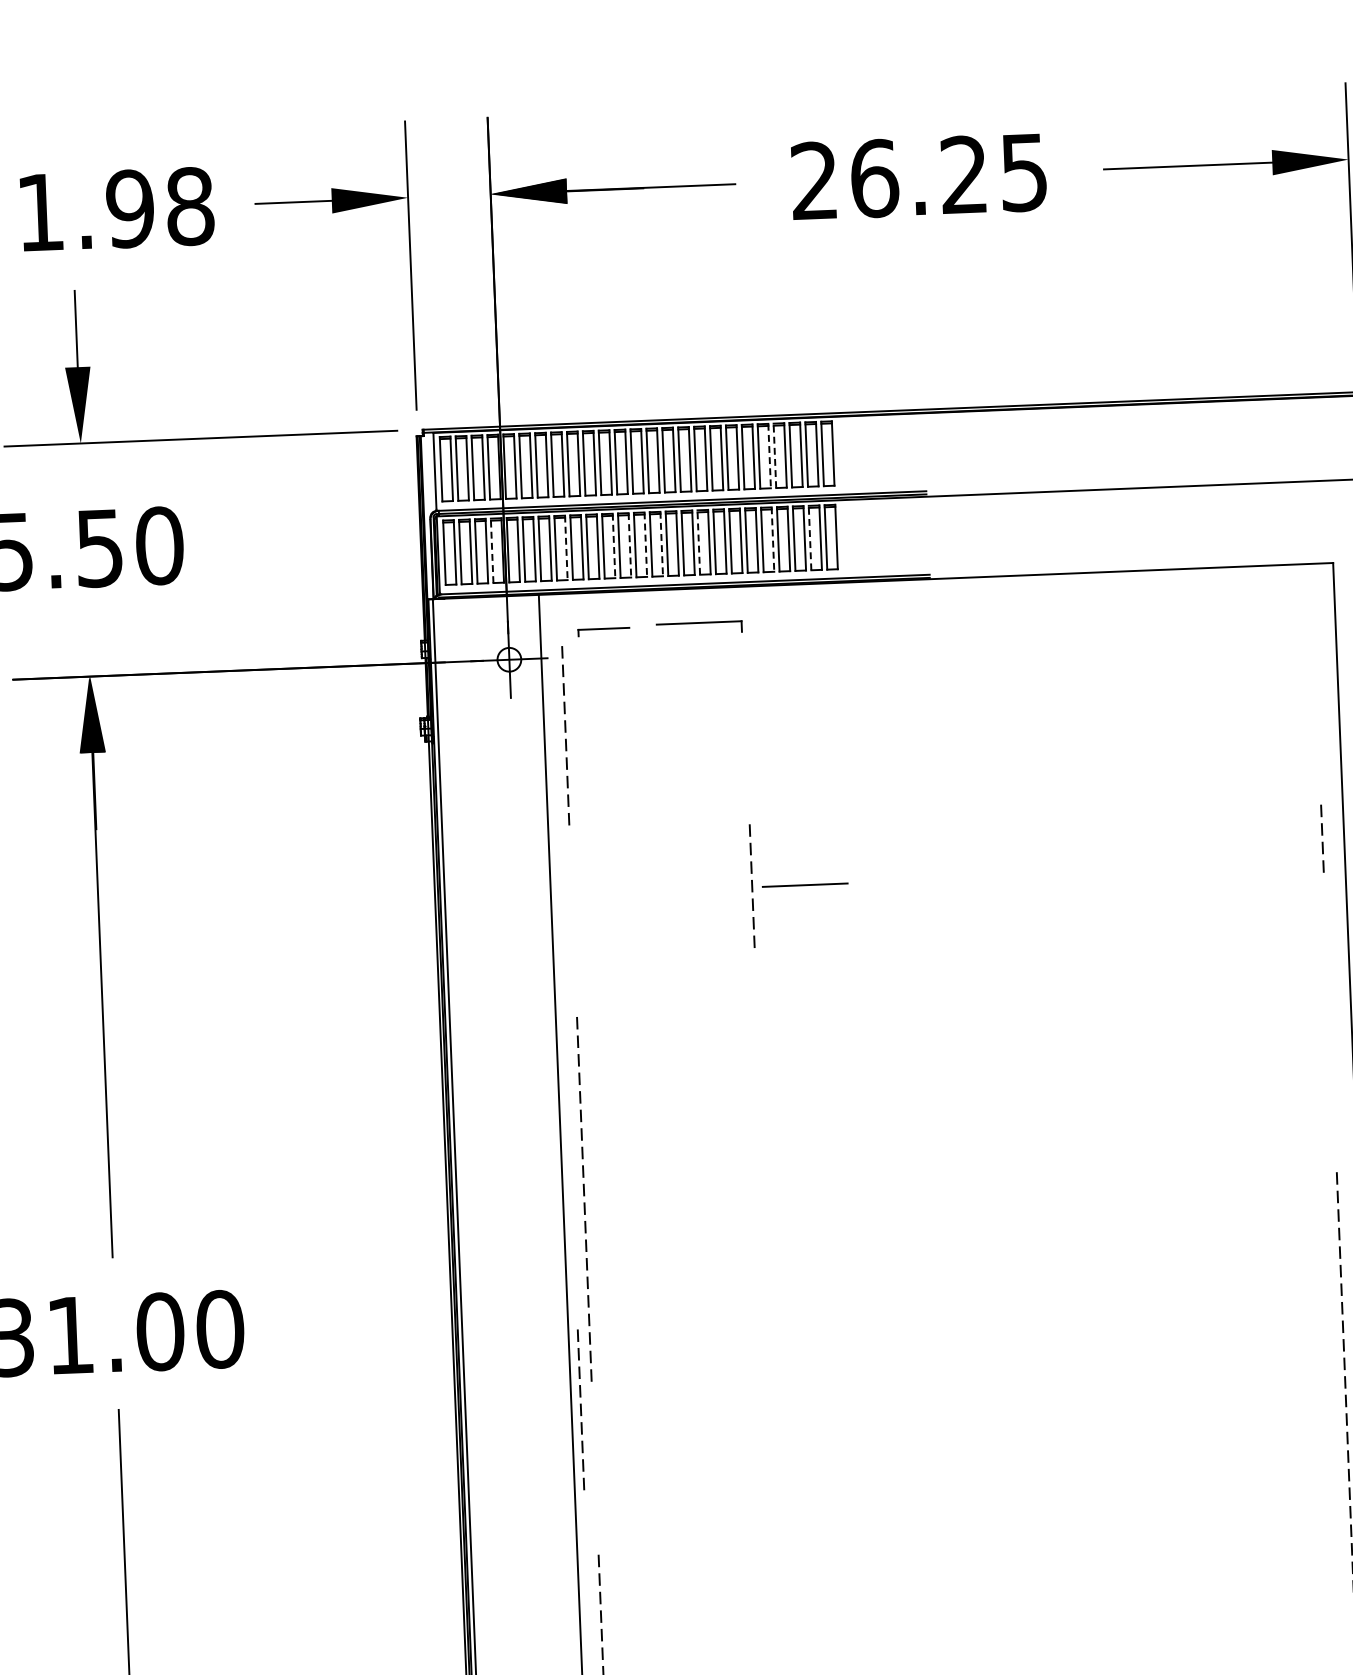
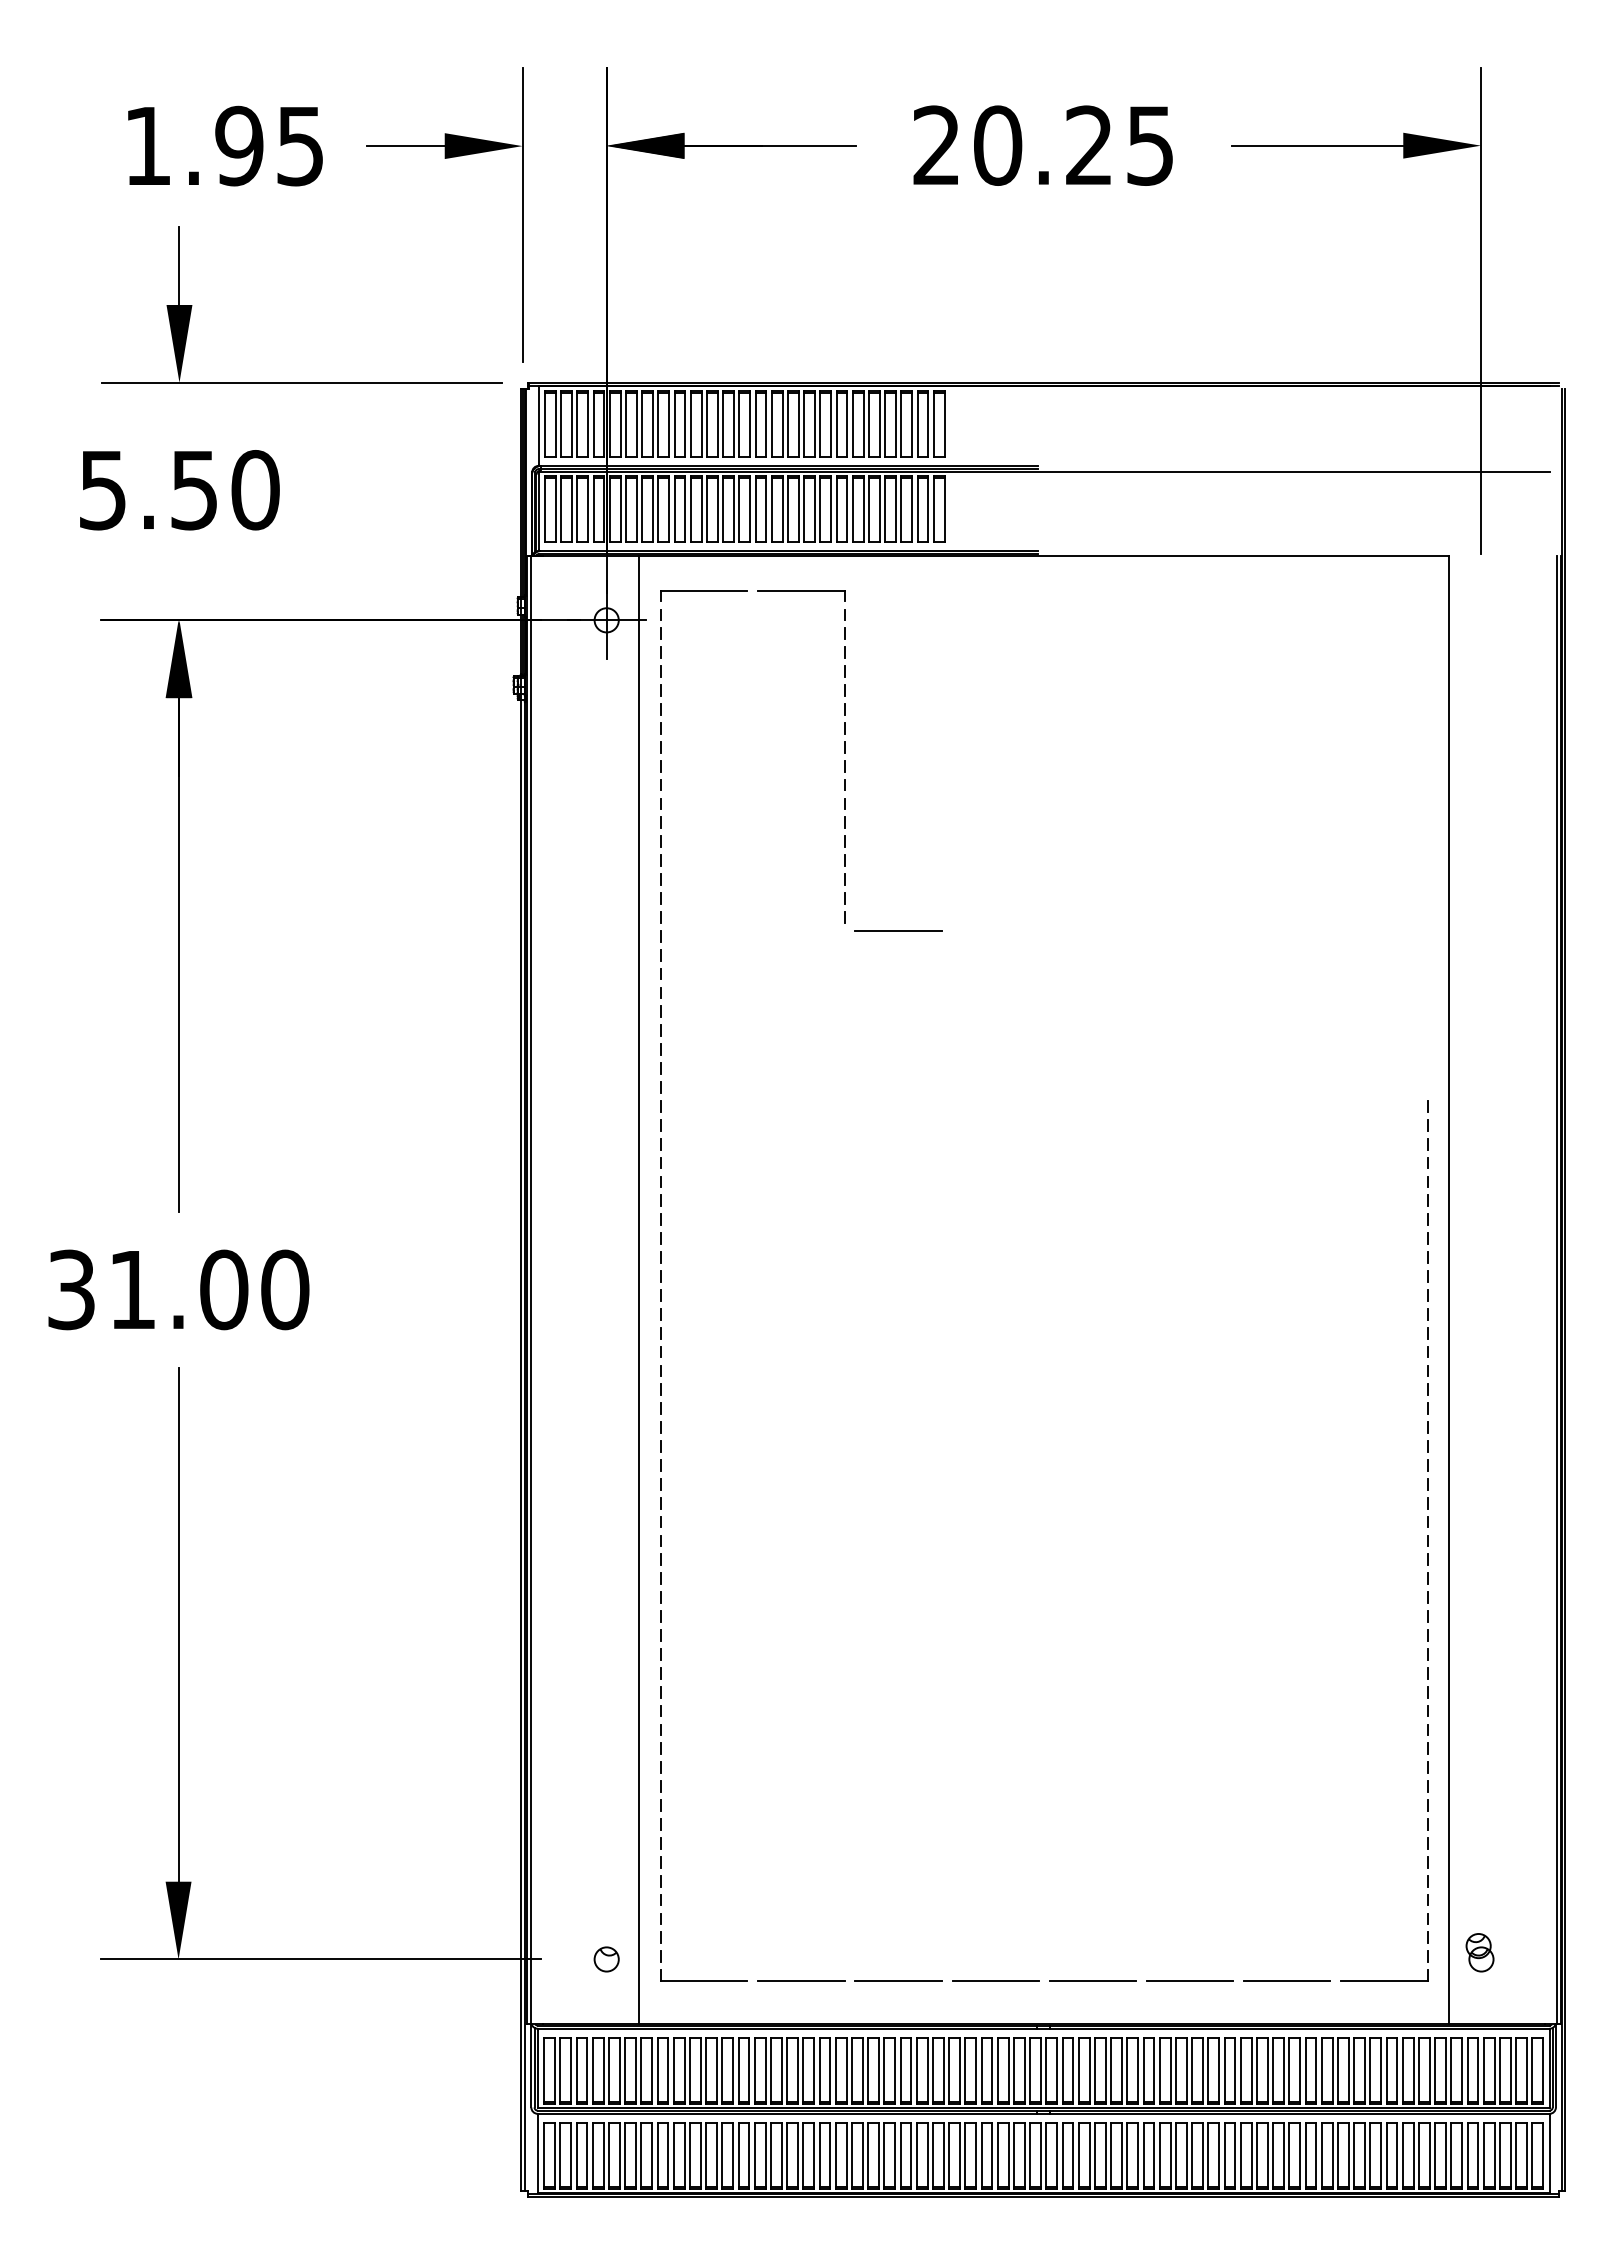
text: (875, 178) -> (998, 145), 26.25 -> 20.25
text: (190, 205) -> (300, 145), 1.98 -> 1.95
line: (769, 455) -> (879, 423), dashed -> solid
line: (775, 455) -> (885, 423), dashed -> solid
line: (809, 537) -> (917, 508), dashed -> solid
line: (772, 539) -> (879, 508), dashed -> solid
line: (699, 542) -> (804, 508), dashed -> solid
line: (661, 543) -> (766, 508), dashed -> solid
line: (630, 544) -> (734, 508), dashed -> solid
line: (646, 544) -> (750, 508), dashed -> solid
line: (613, 545) -> (717, 508), dashed -> solid
line: (566, 547) -> (669, 508), dashed -> solid
line: (492, 550) -> (593, 508), dashed -> solid
part: (603, 631) -> (703, 595), size x1.67
line: (745, 725) -> (844, 696), added
line: (1322, 835) -> (1427, 1131), moved
line: (805, 884) -> (898, 930), moved
line: (572, 917) -> (660, 885), added
line: (580, 1409) -> (660, 1446), moved

